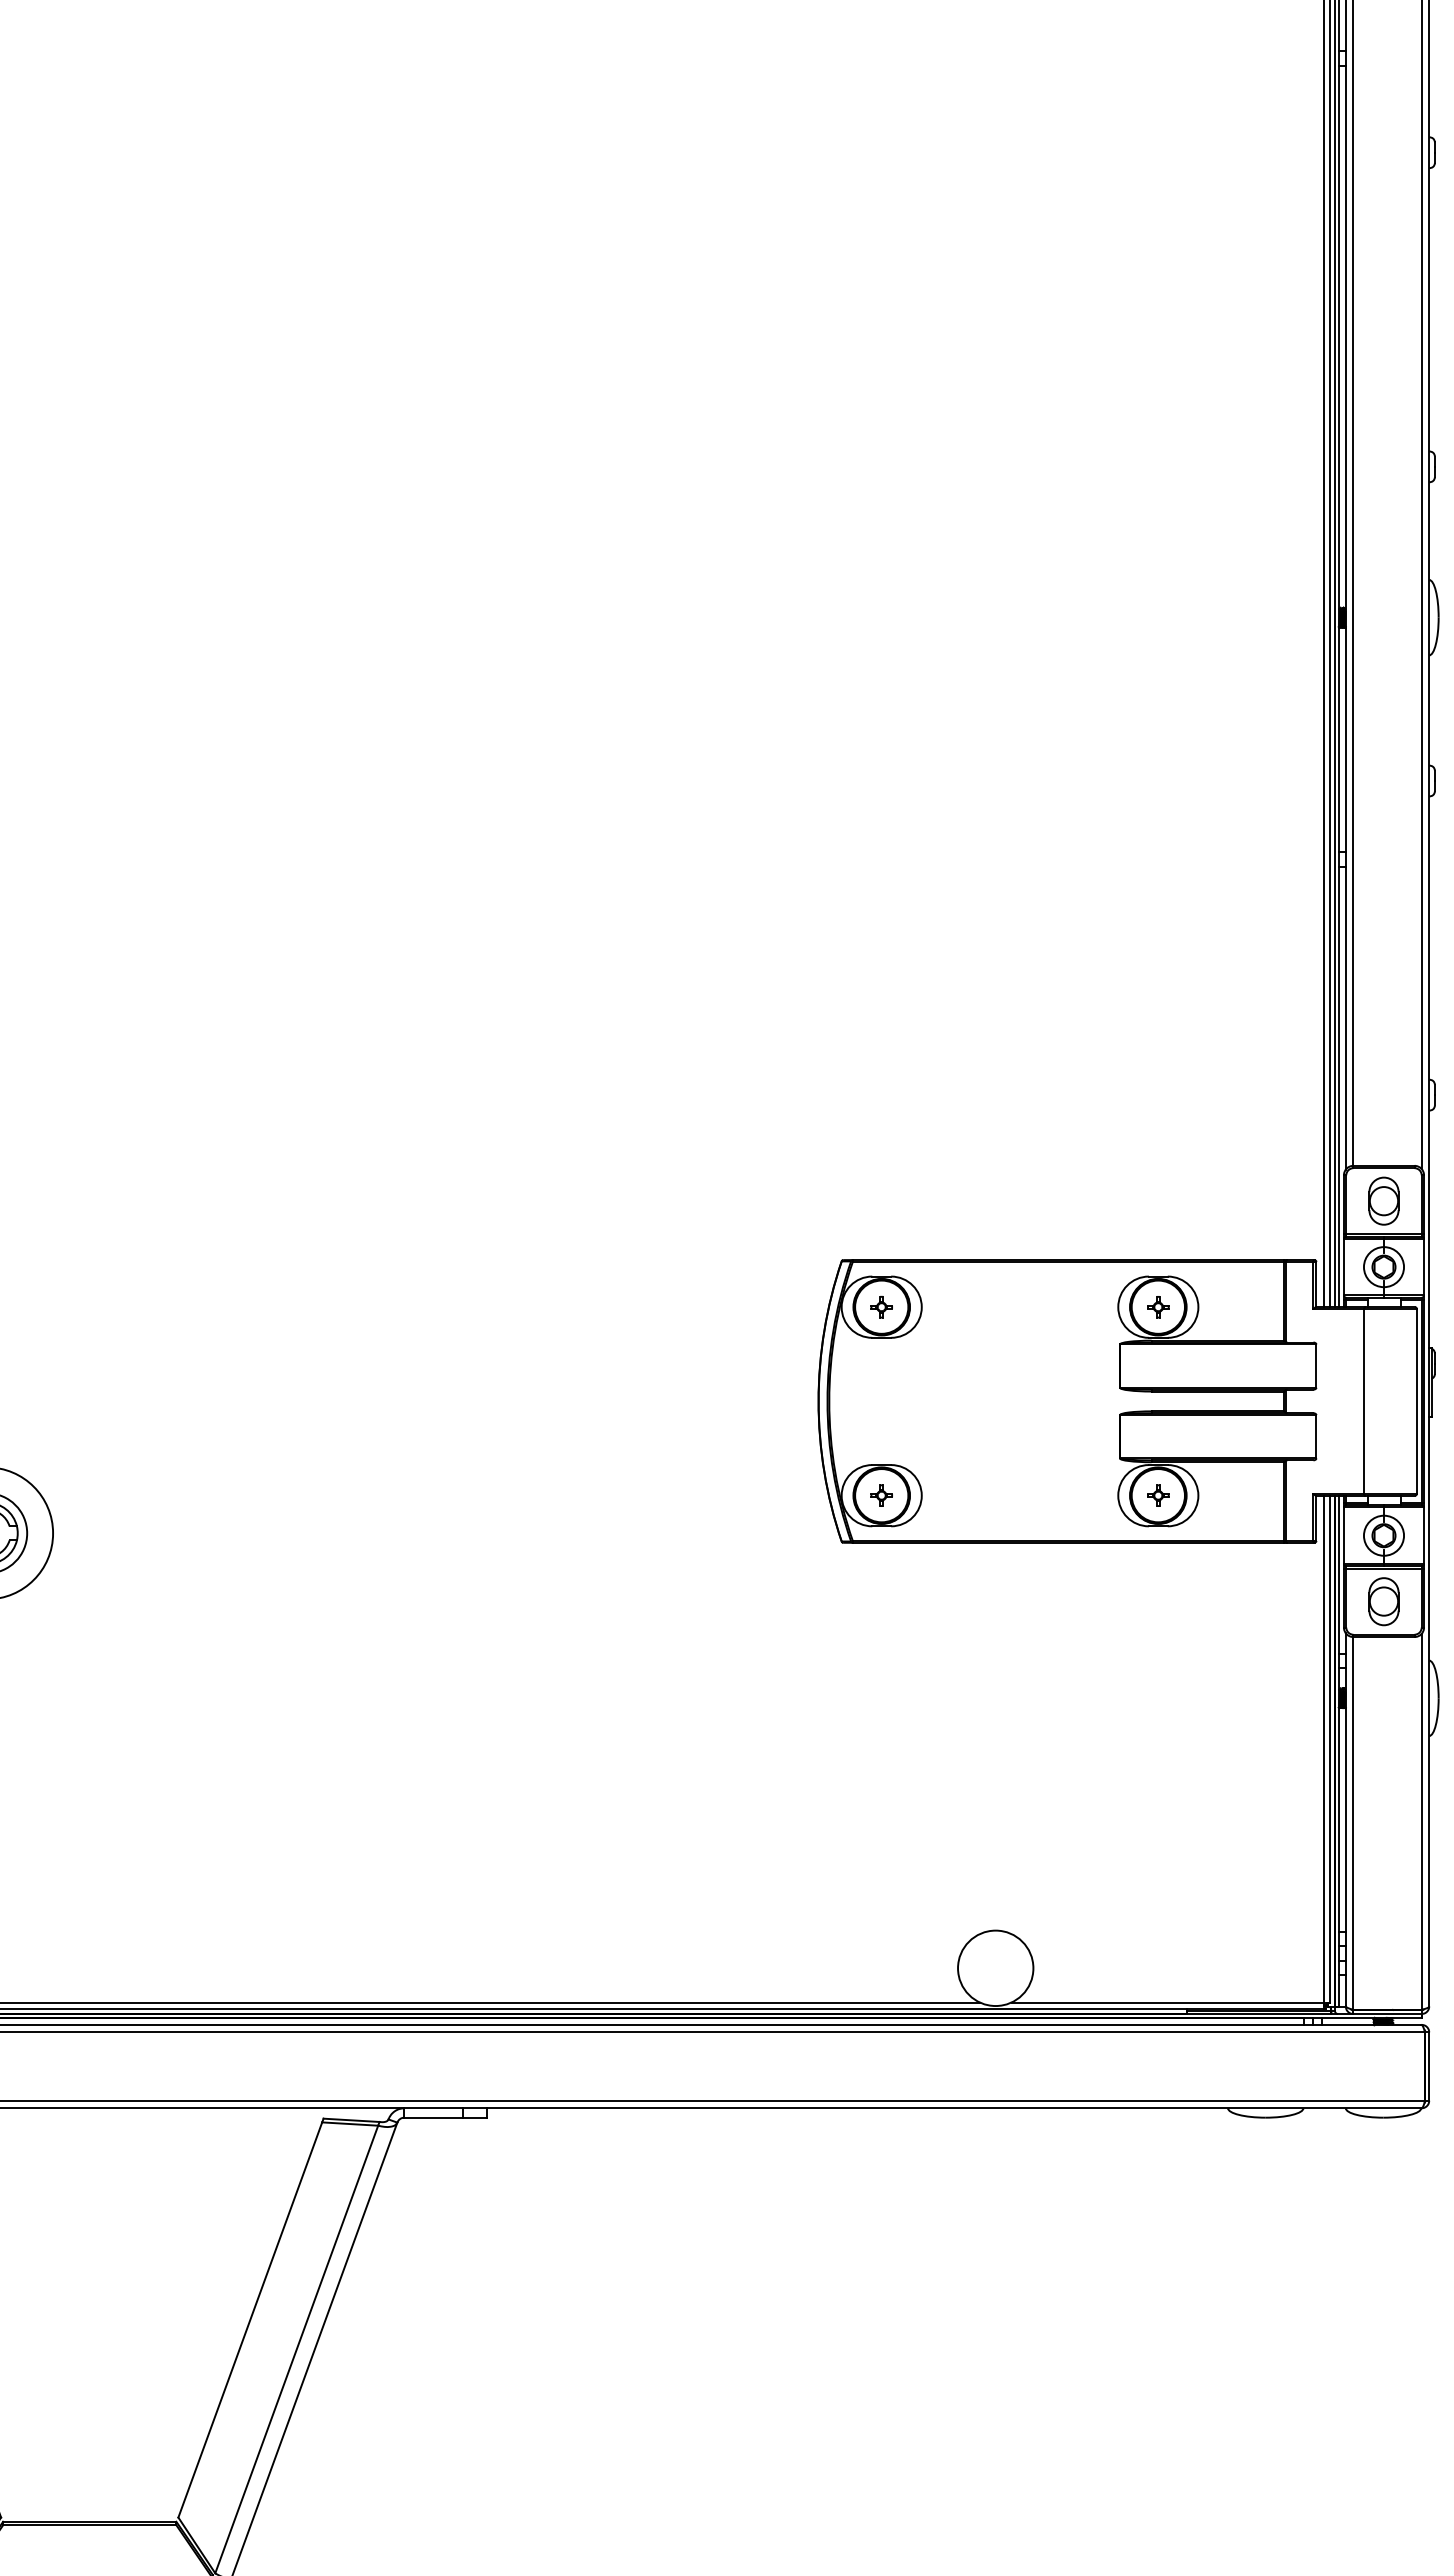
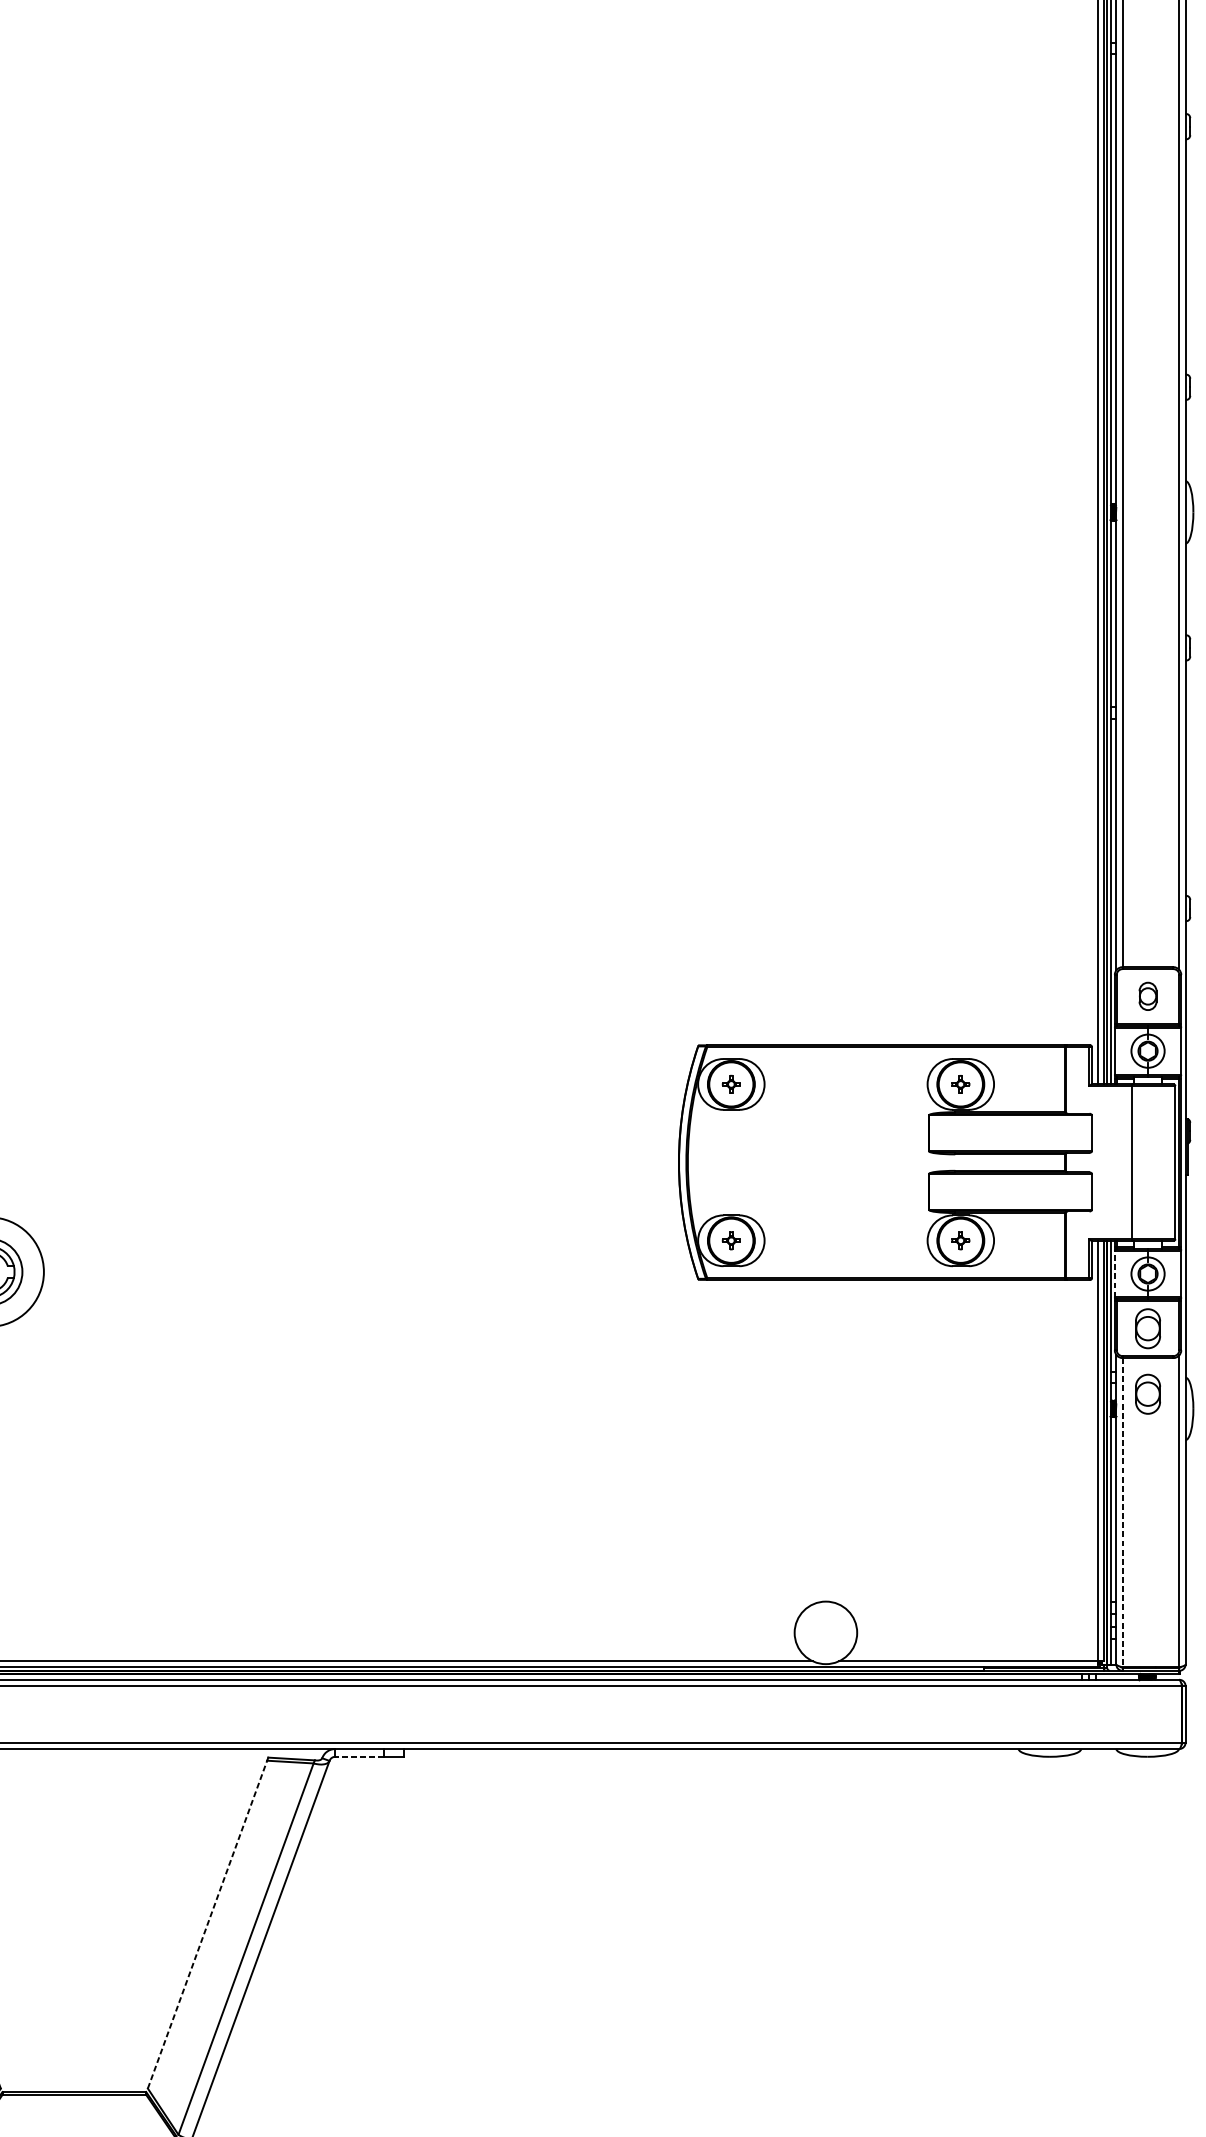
part: (1383, 1200) -> (1147, 995), size x0.7
line: (1343, 1535) -> (1114, 1273), solid -> dashed
part: (1383, 1680) -> (1147, 1394), added
line: (1353, 1823) -> (1122, 1512), solid -> dashed
line: (433, 2117) -> (359, 1756), solid -> dashed
line: (250, 2319) -> (207, 1924), solid -> dashed

